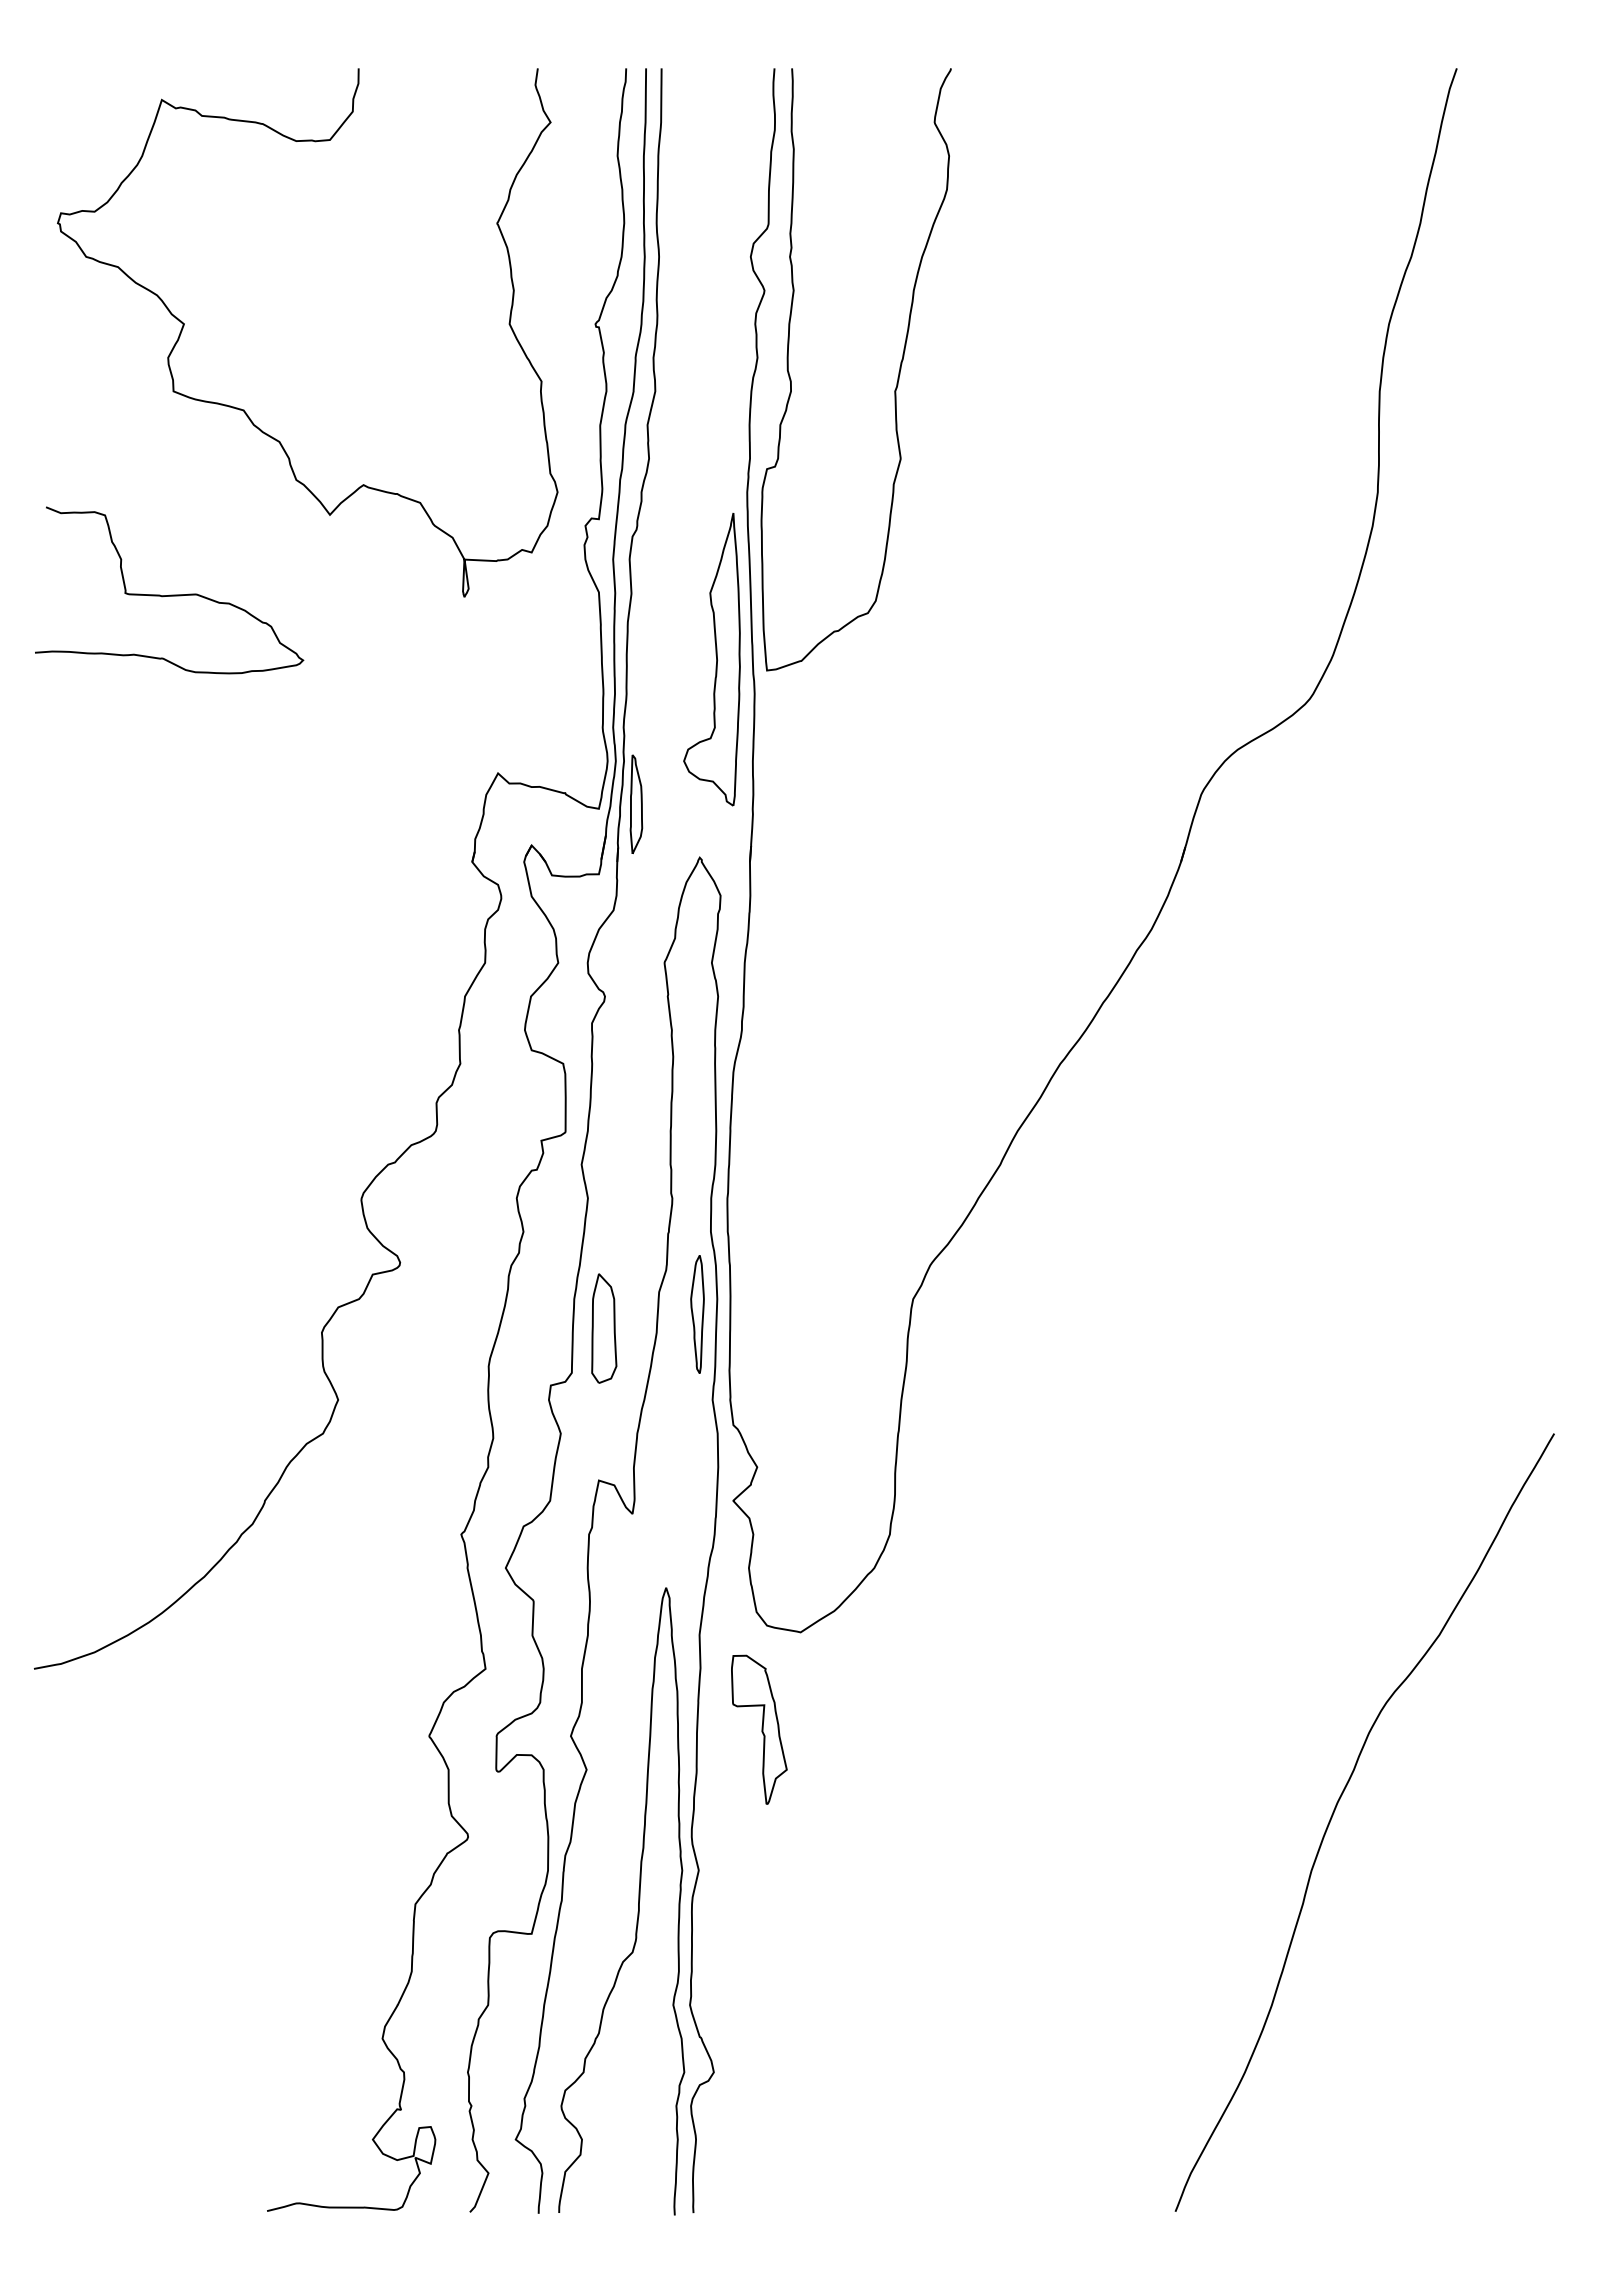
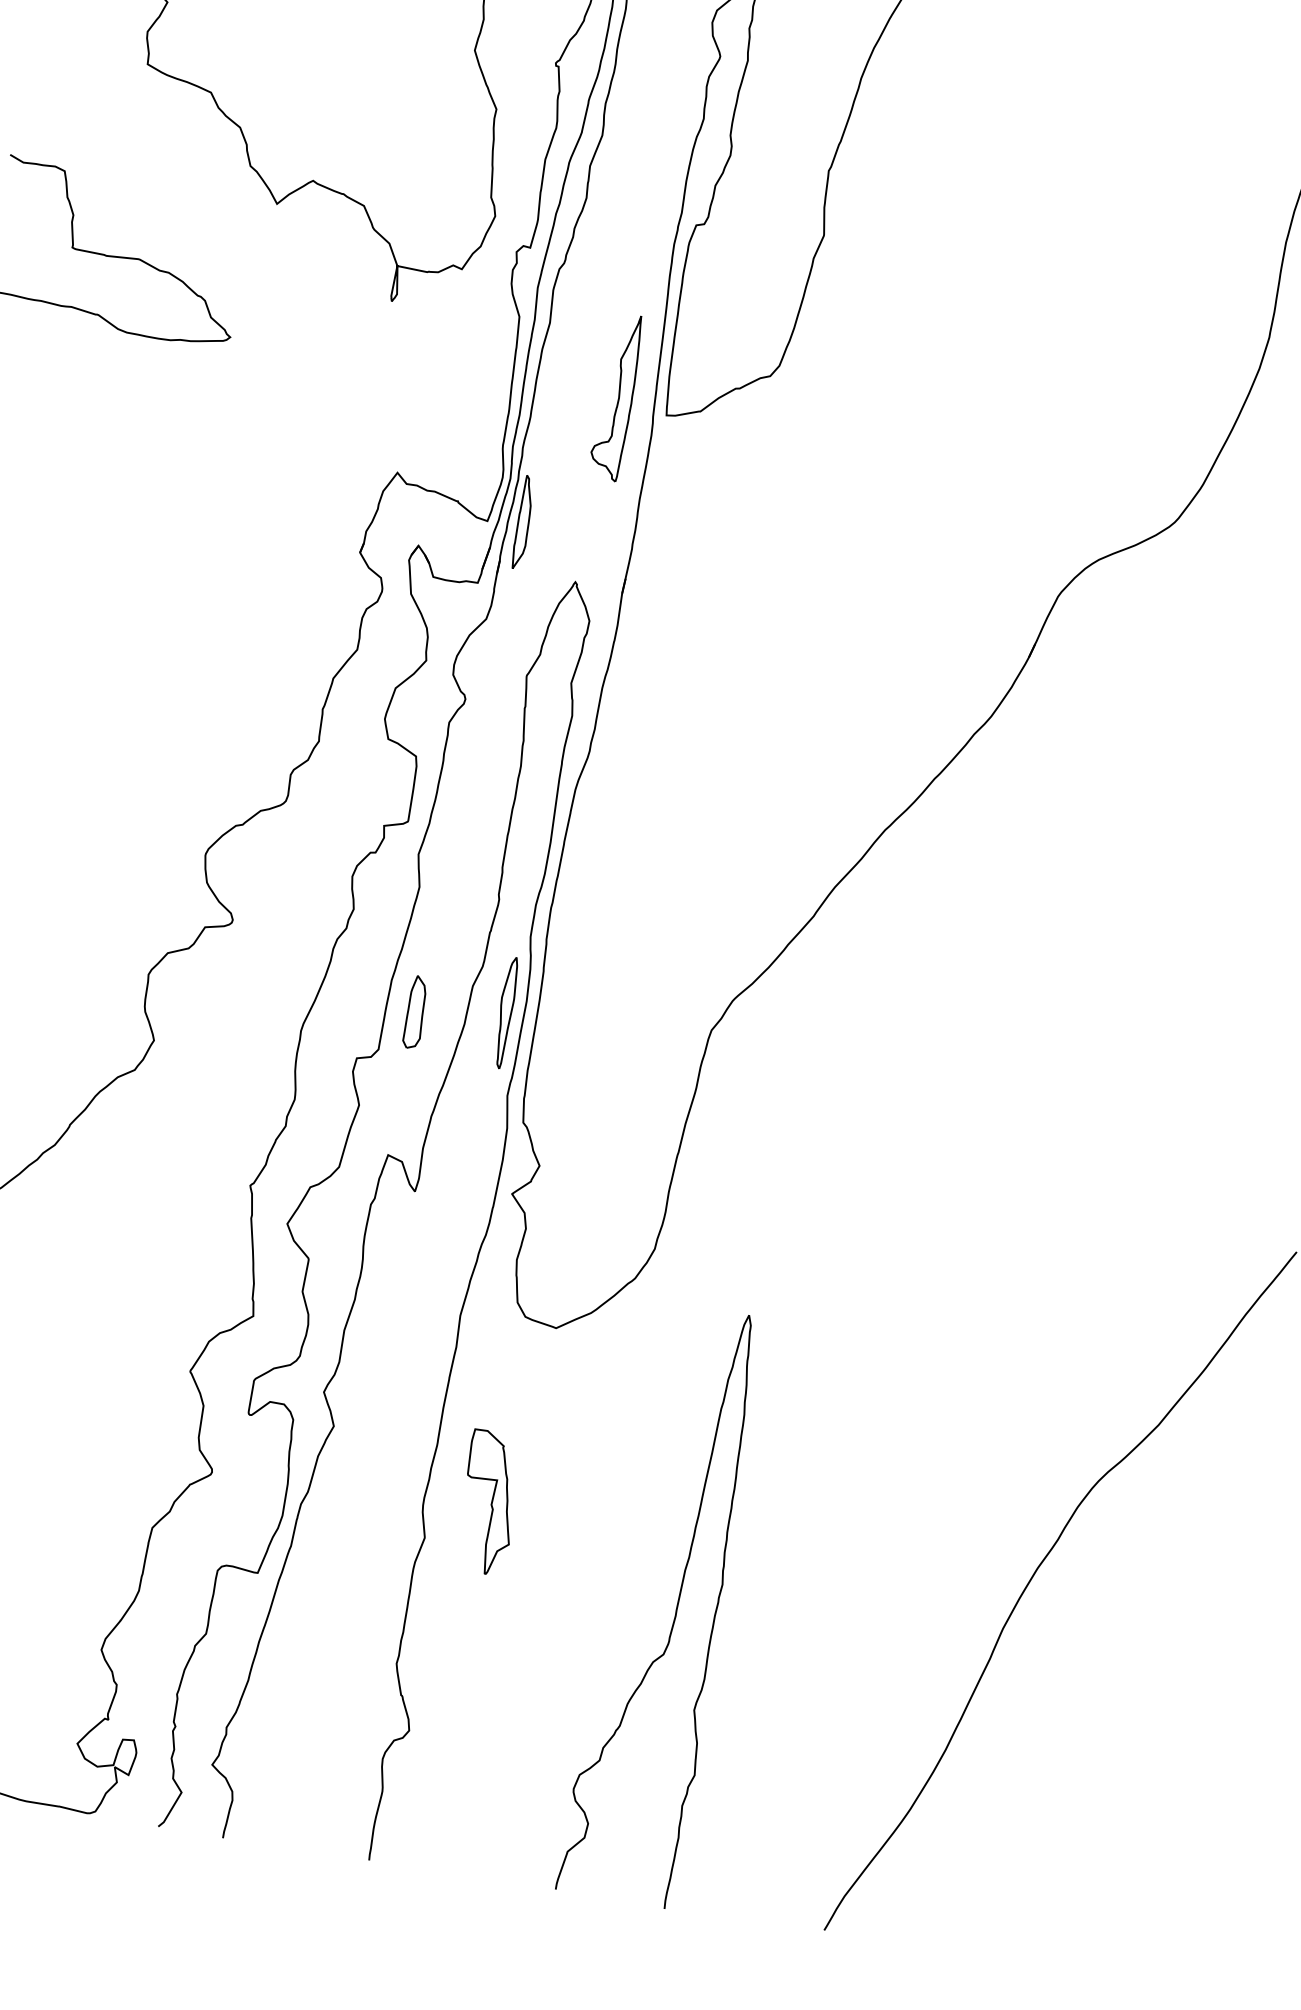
part: (711, 659) -> (615, 396), size x0.6
part: (604, 1328) -> (415, 1012), size x0.7
part: (759, 1729) -> (489, 1502), moved
curve: (638, 1901) -> (676, 1607), moved

